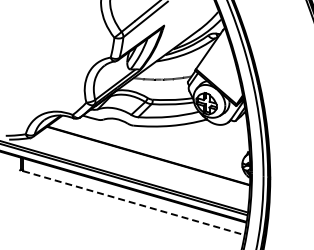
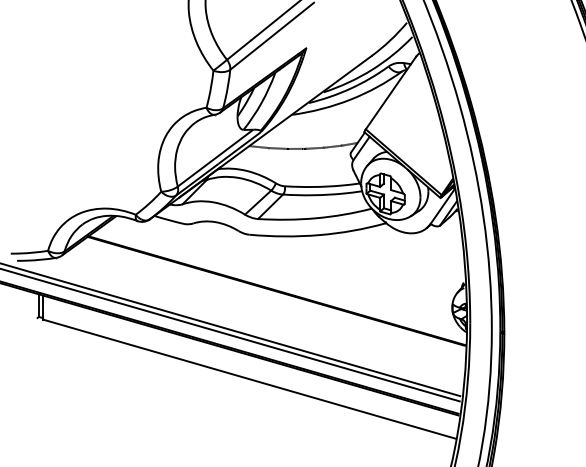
line: (134, 203) -> (251, 379), dashed -> solid

